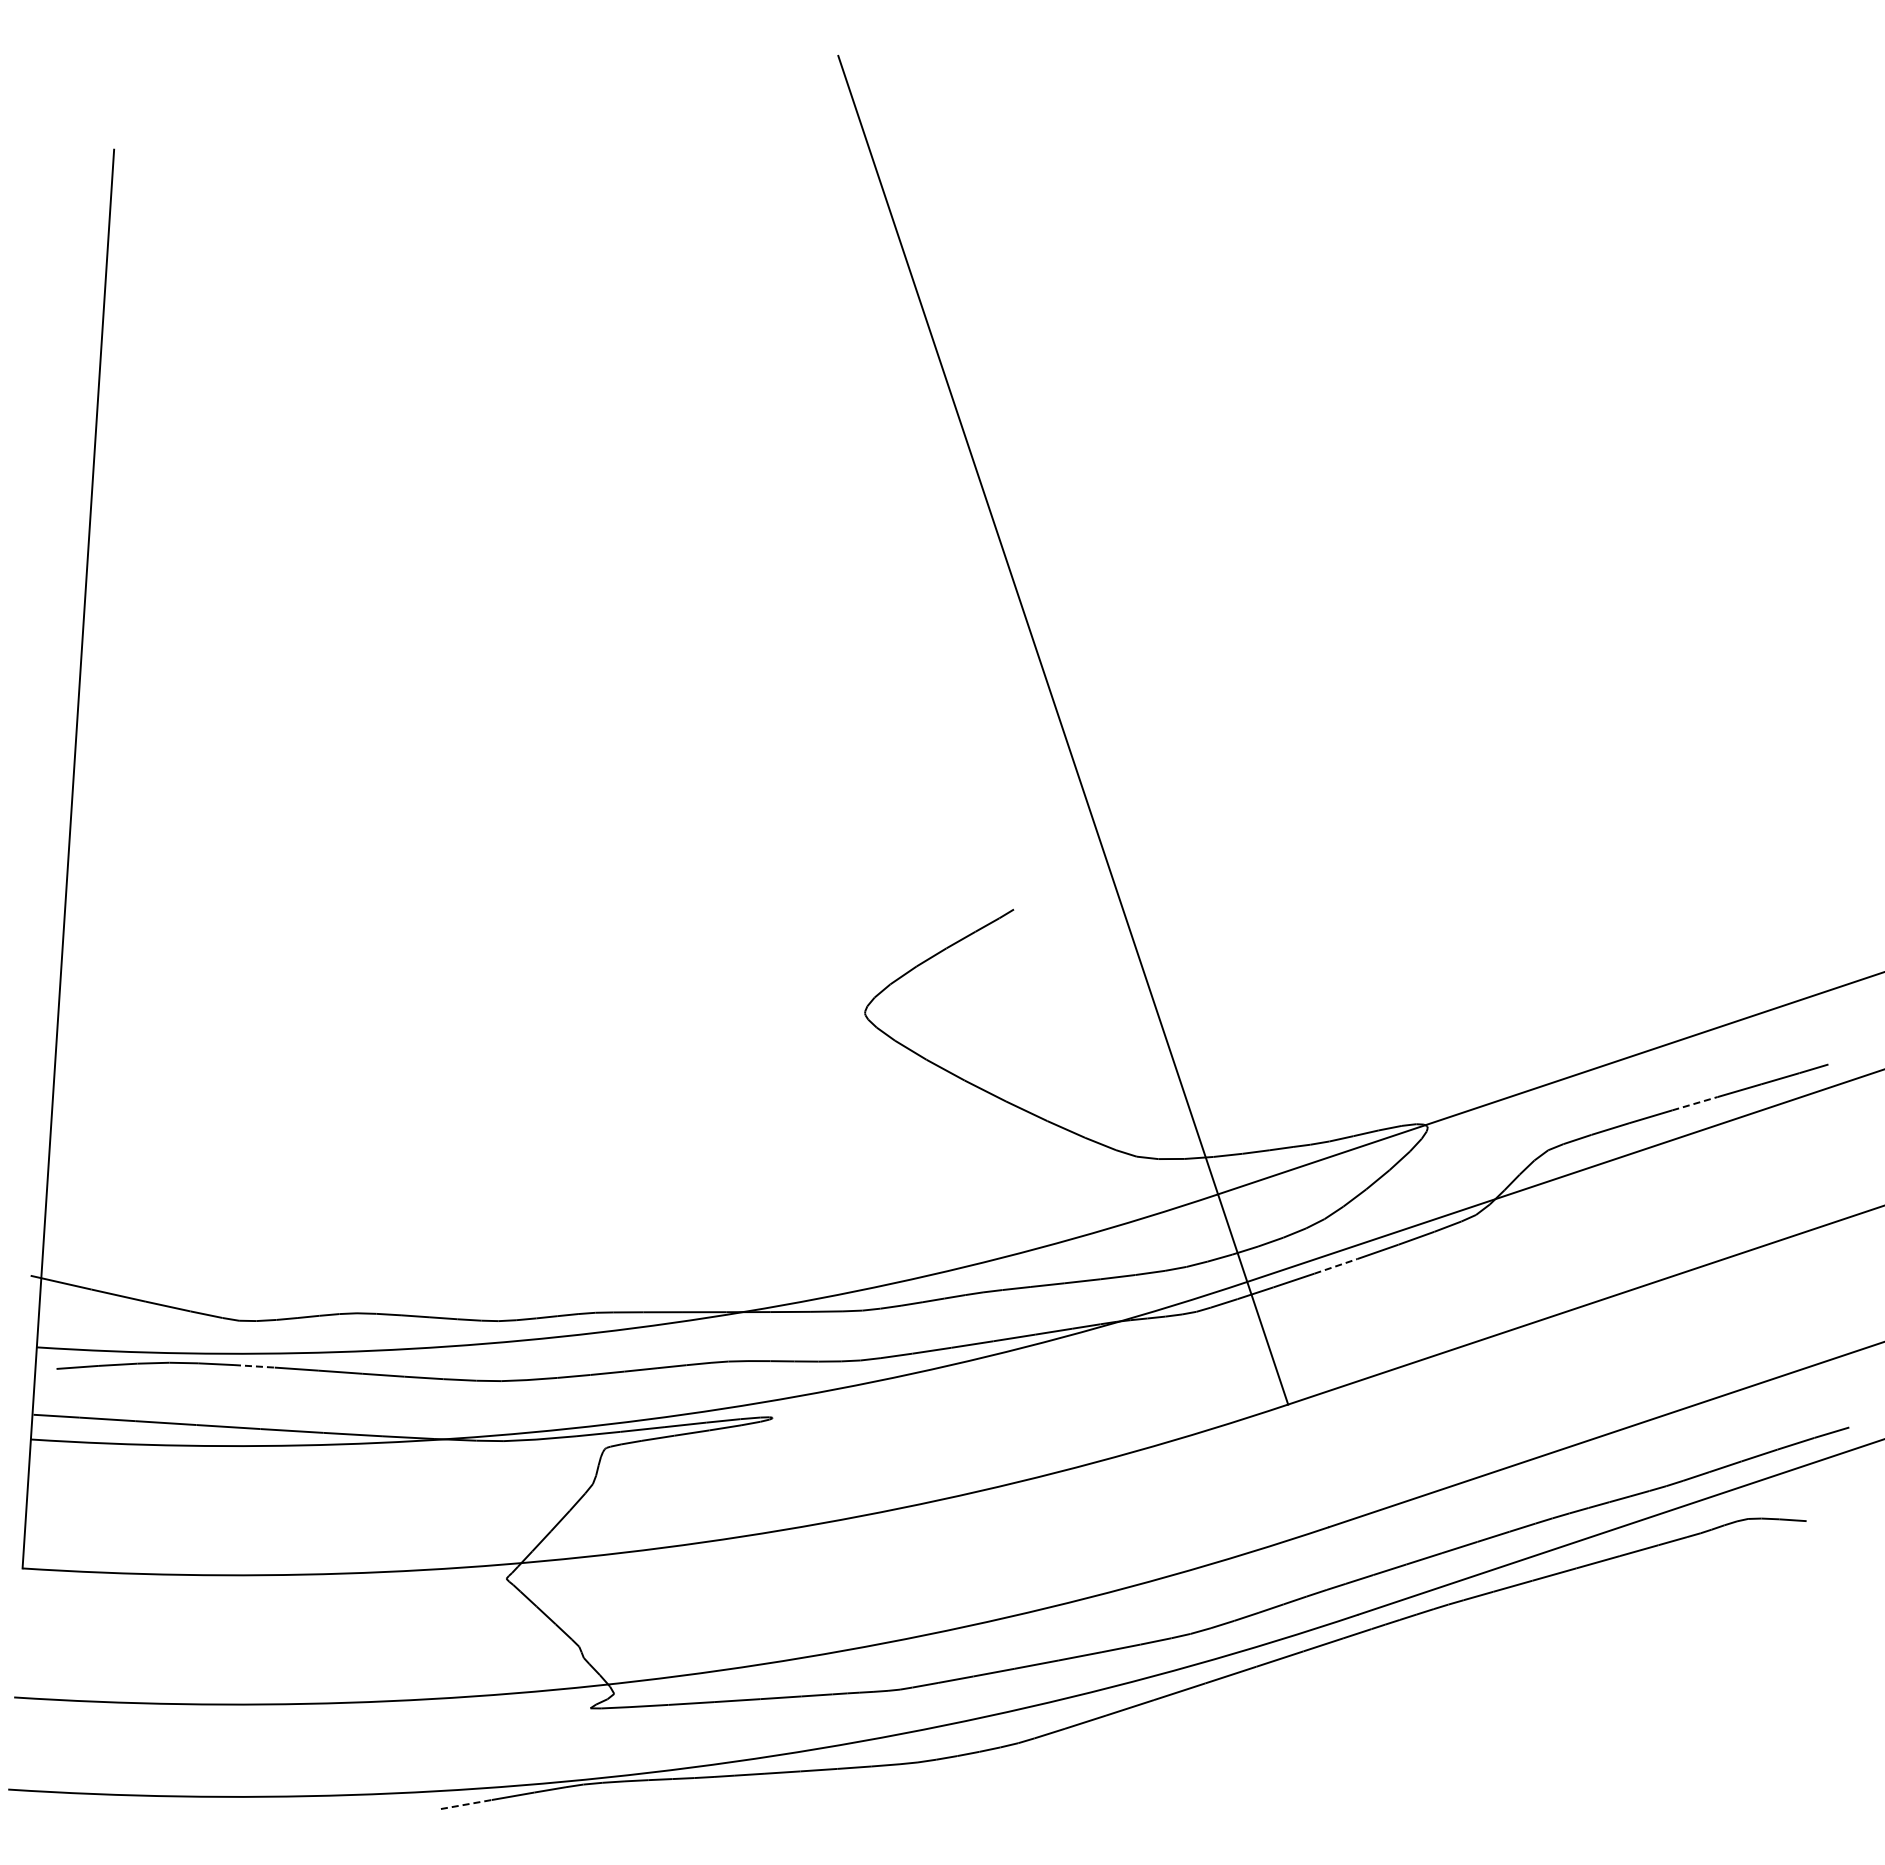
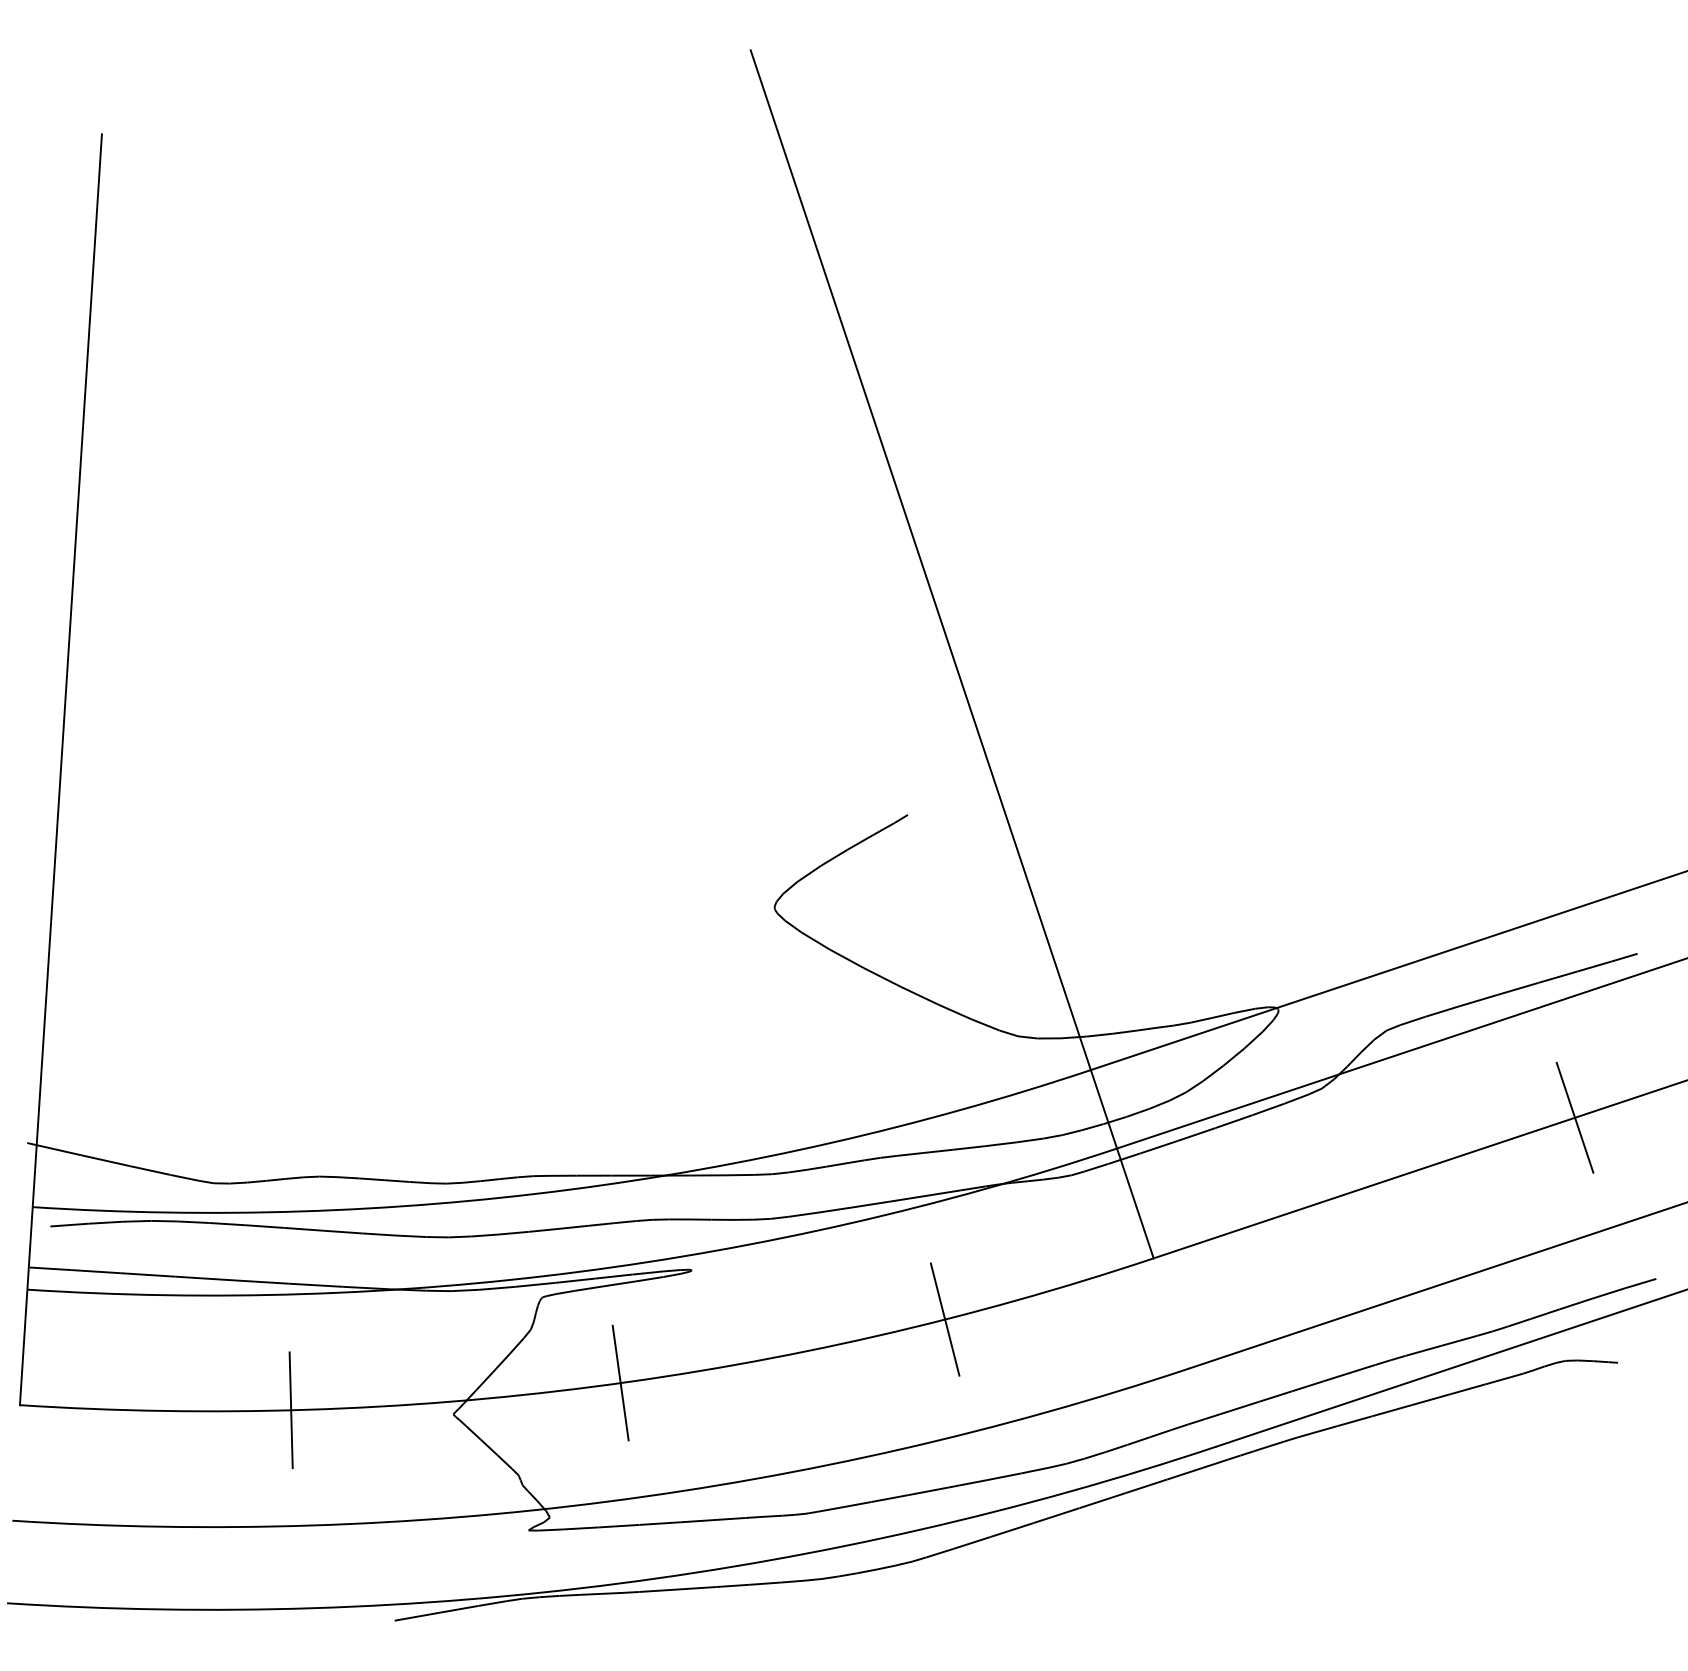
line: (1694, 1103) -> (1517, 988), dashed -> solid
line: (1758, 1247) -> (1574, 1117), added
line: (1335, 1266) -> (1196, 1134), dashed -> solid
line: (254, 1366) -> (227, 1224), dashed -> solid
line: (1055, 1472) -> (945, 1319), added
line: (693, 1543) -> (620, 1382), added
line: (325, 1573) -> (291, 1409), added
line: (466, 1804) -> (417, 1616), dashed -> solid

